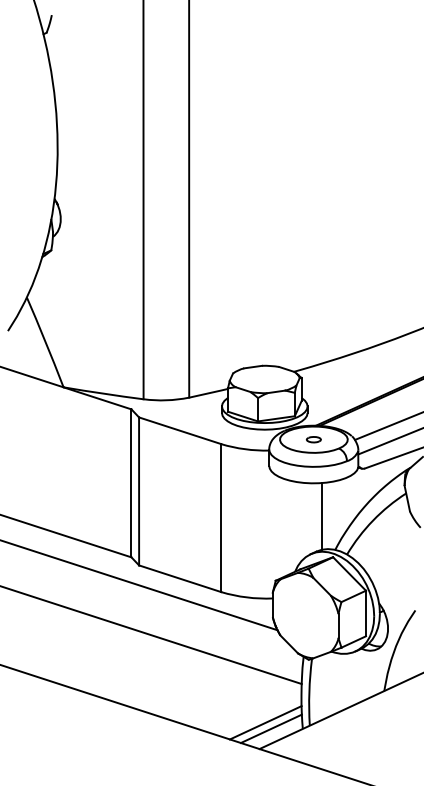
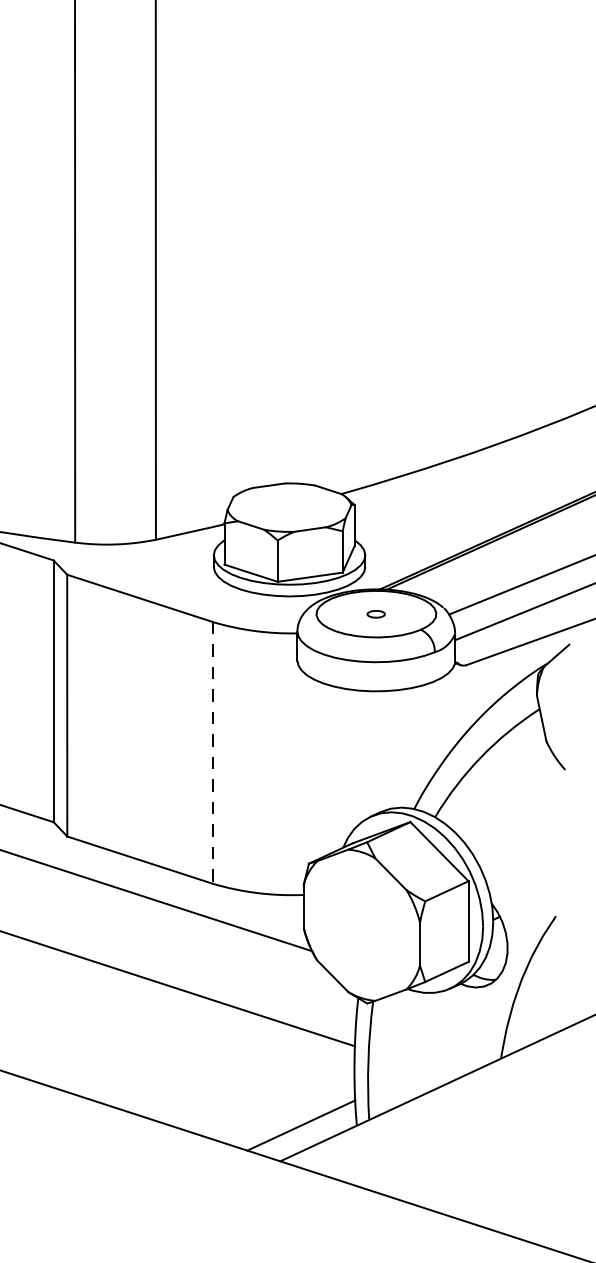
part: (313, 439) -> (375, 613), size x0.7
line: (321, 516) -> (389, 749), removed
line: (221, 518) -> (213, 753), solid -> dashed
line: (265, 722) -> (290, 1114), removed

